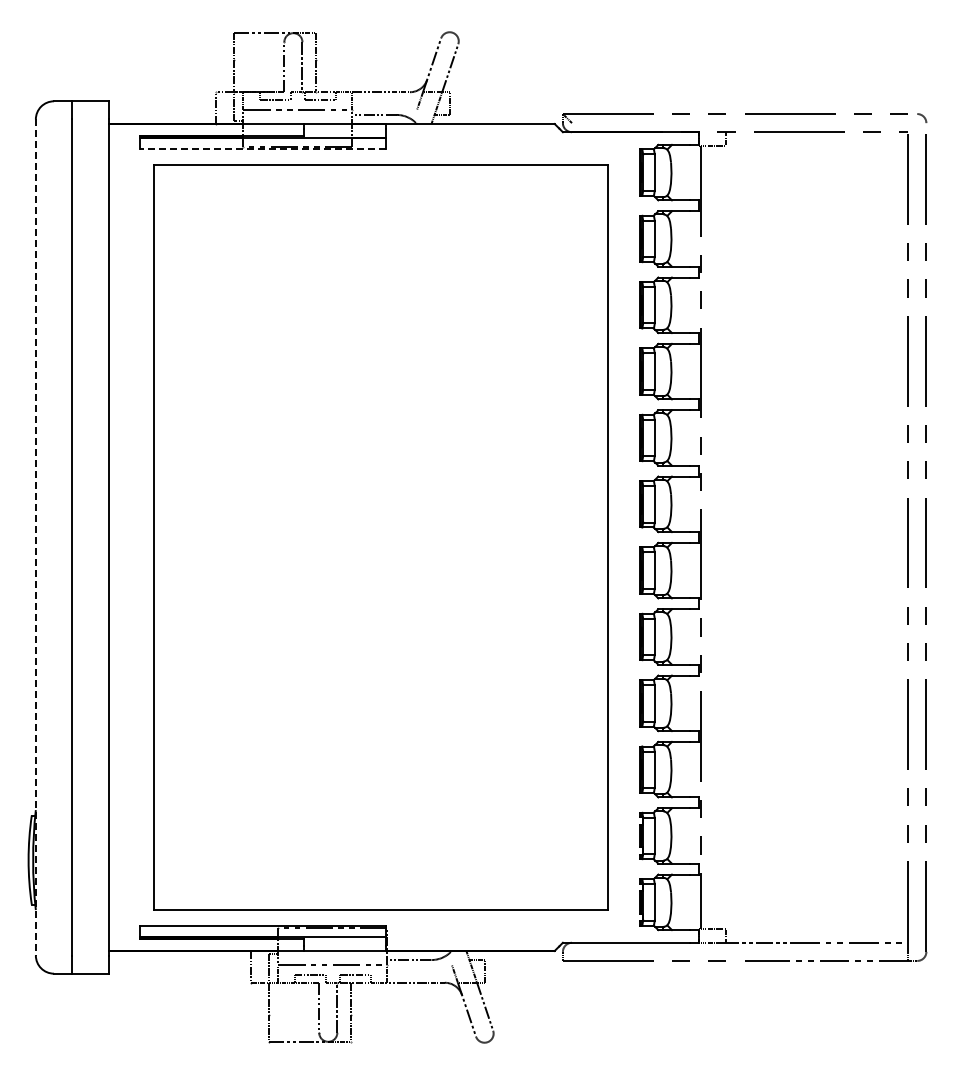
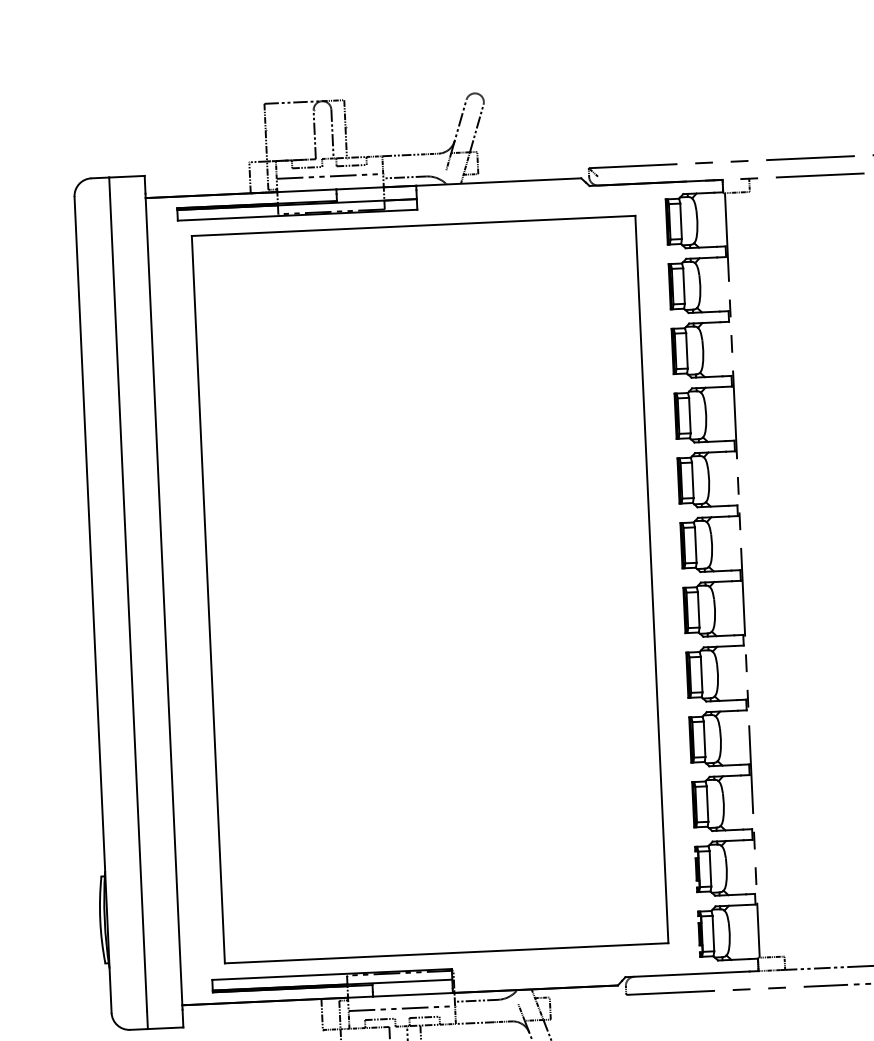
line: (263, 148) -> (298, 215), dashed -> solid
line: (35, 537) -> (92, 604), dashed -> solid

